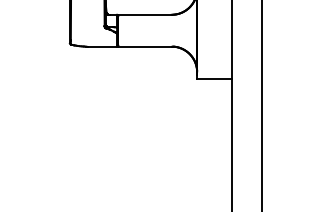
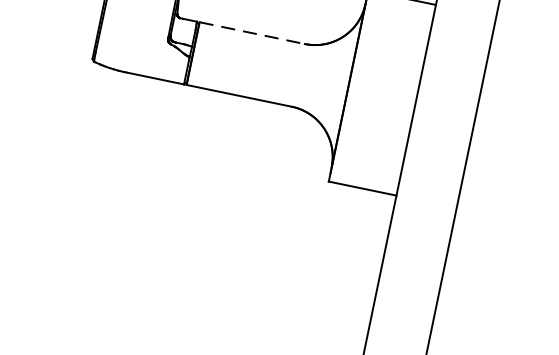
line: (145, 14) -> (253, 32), solid -> dashed

